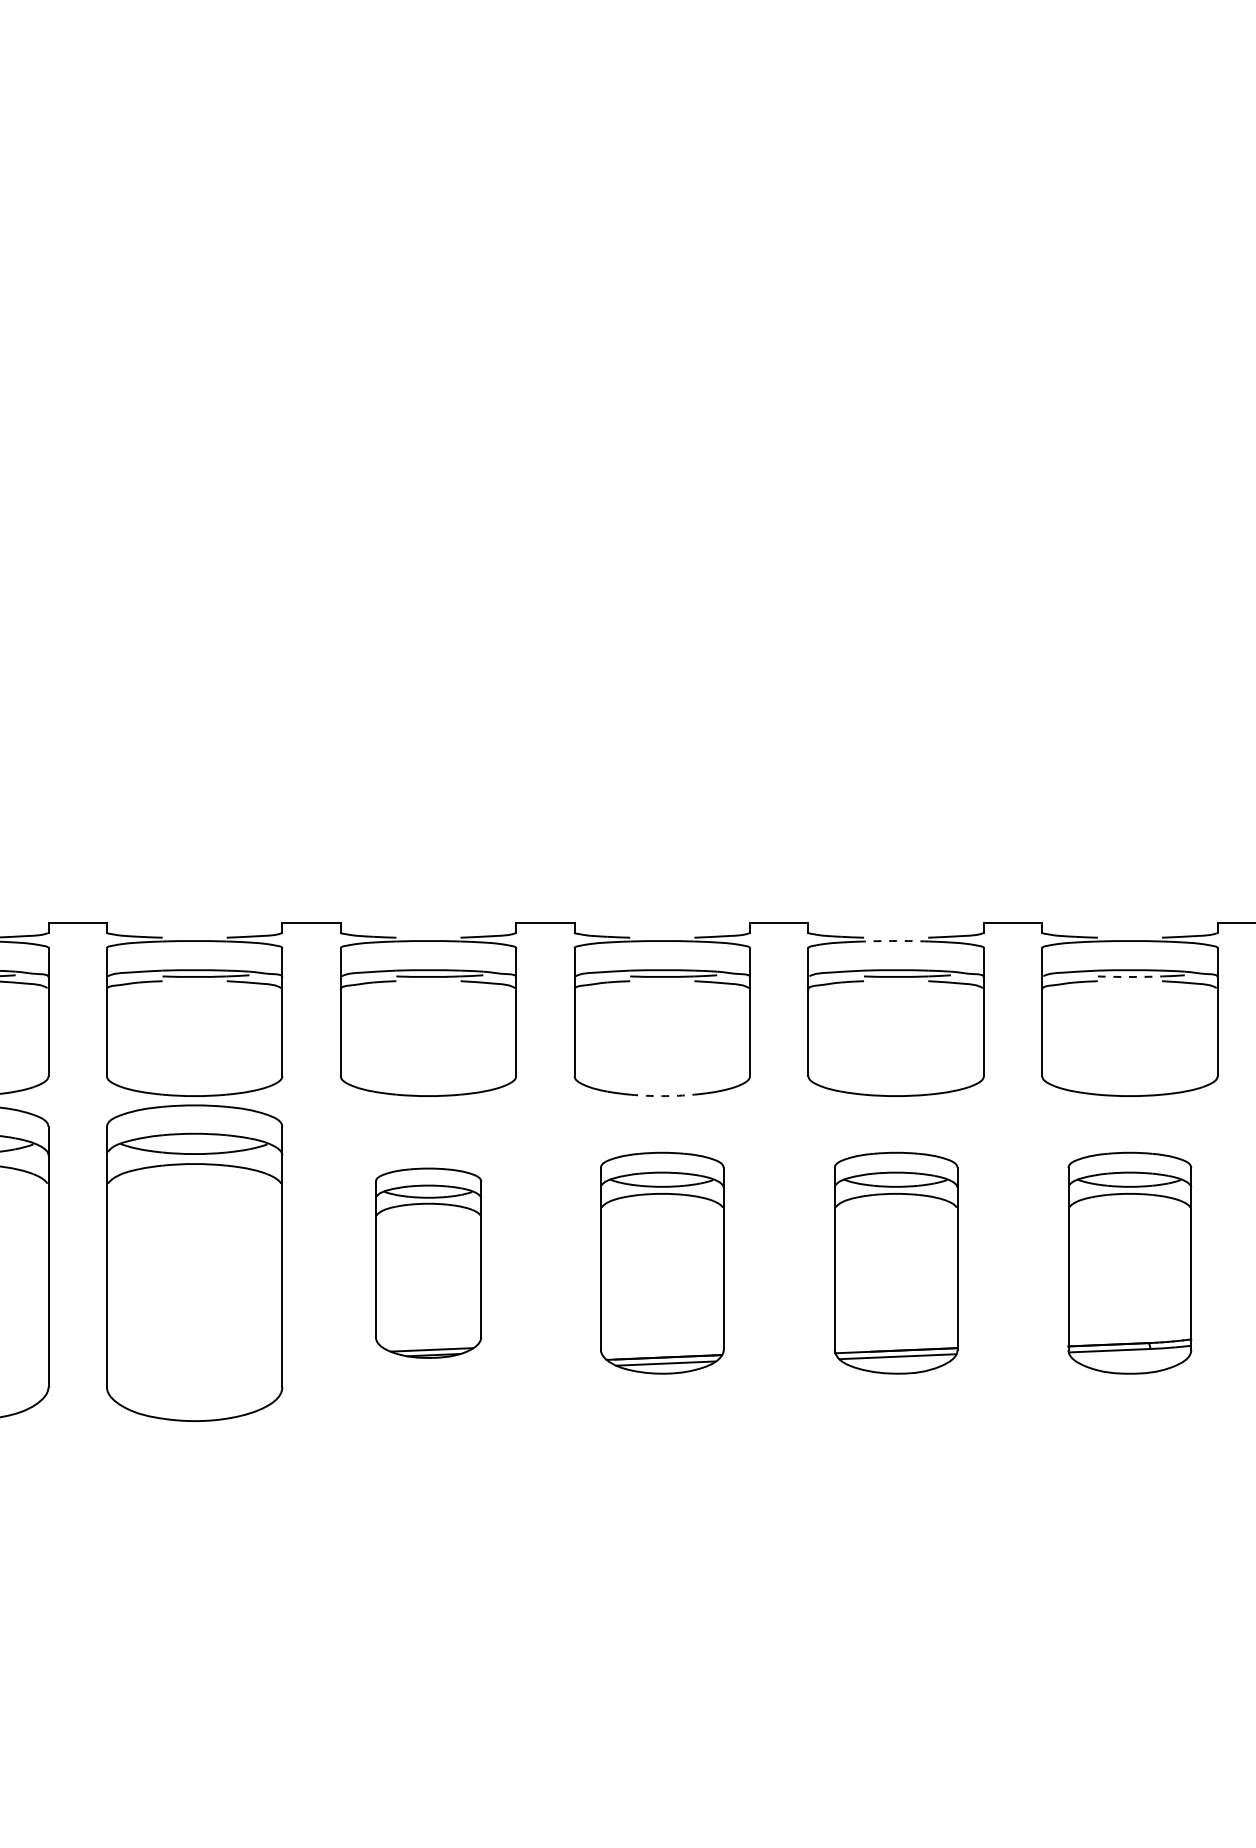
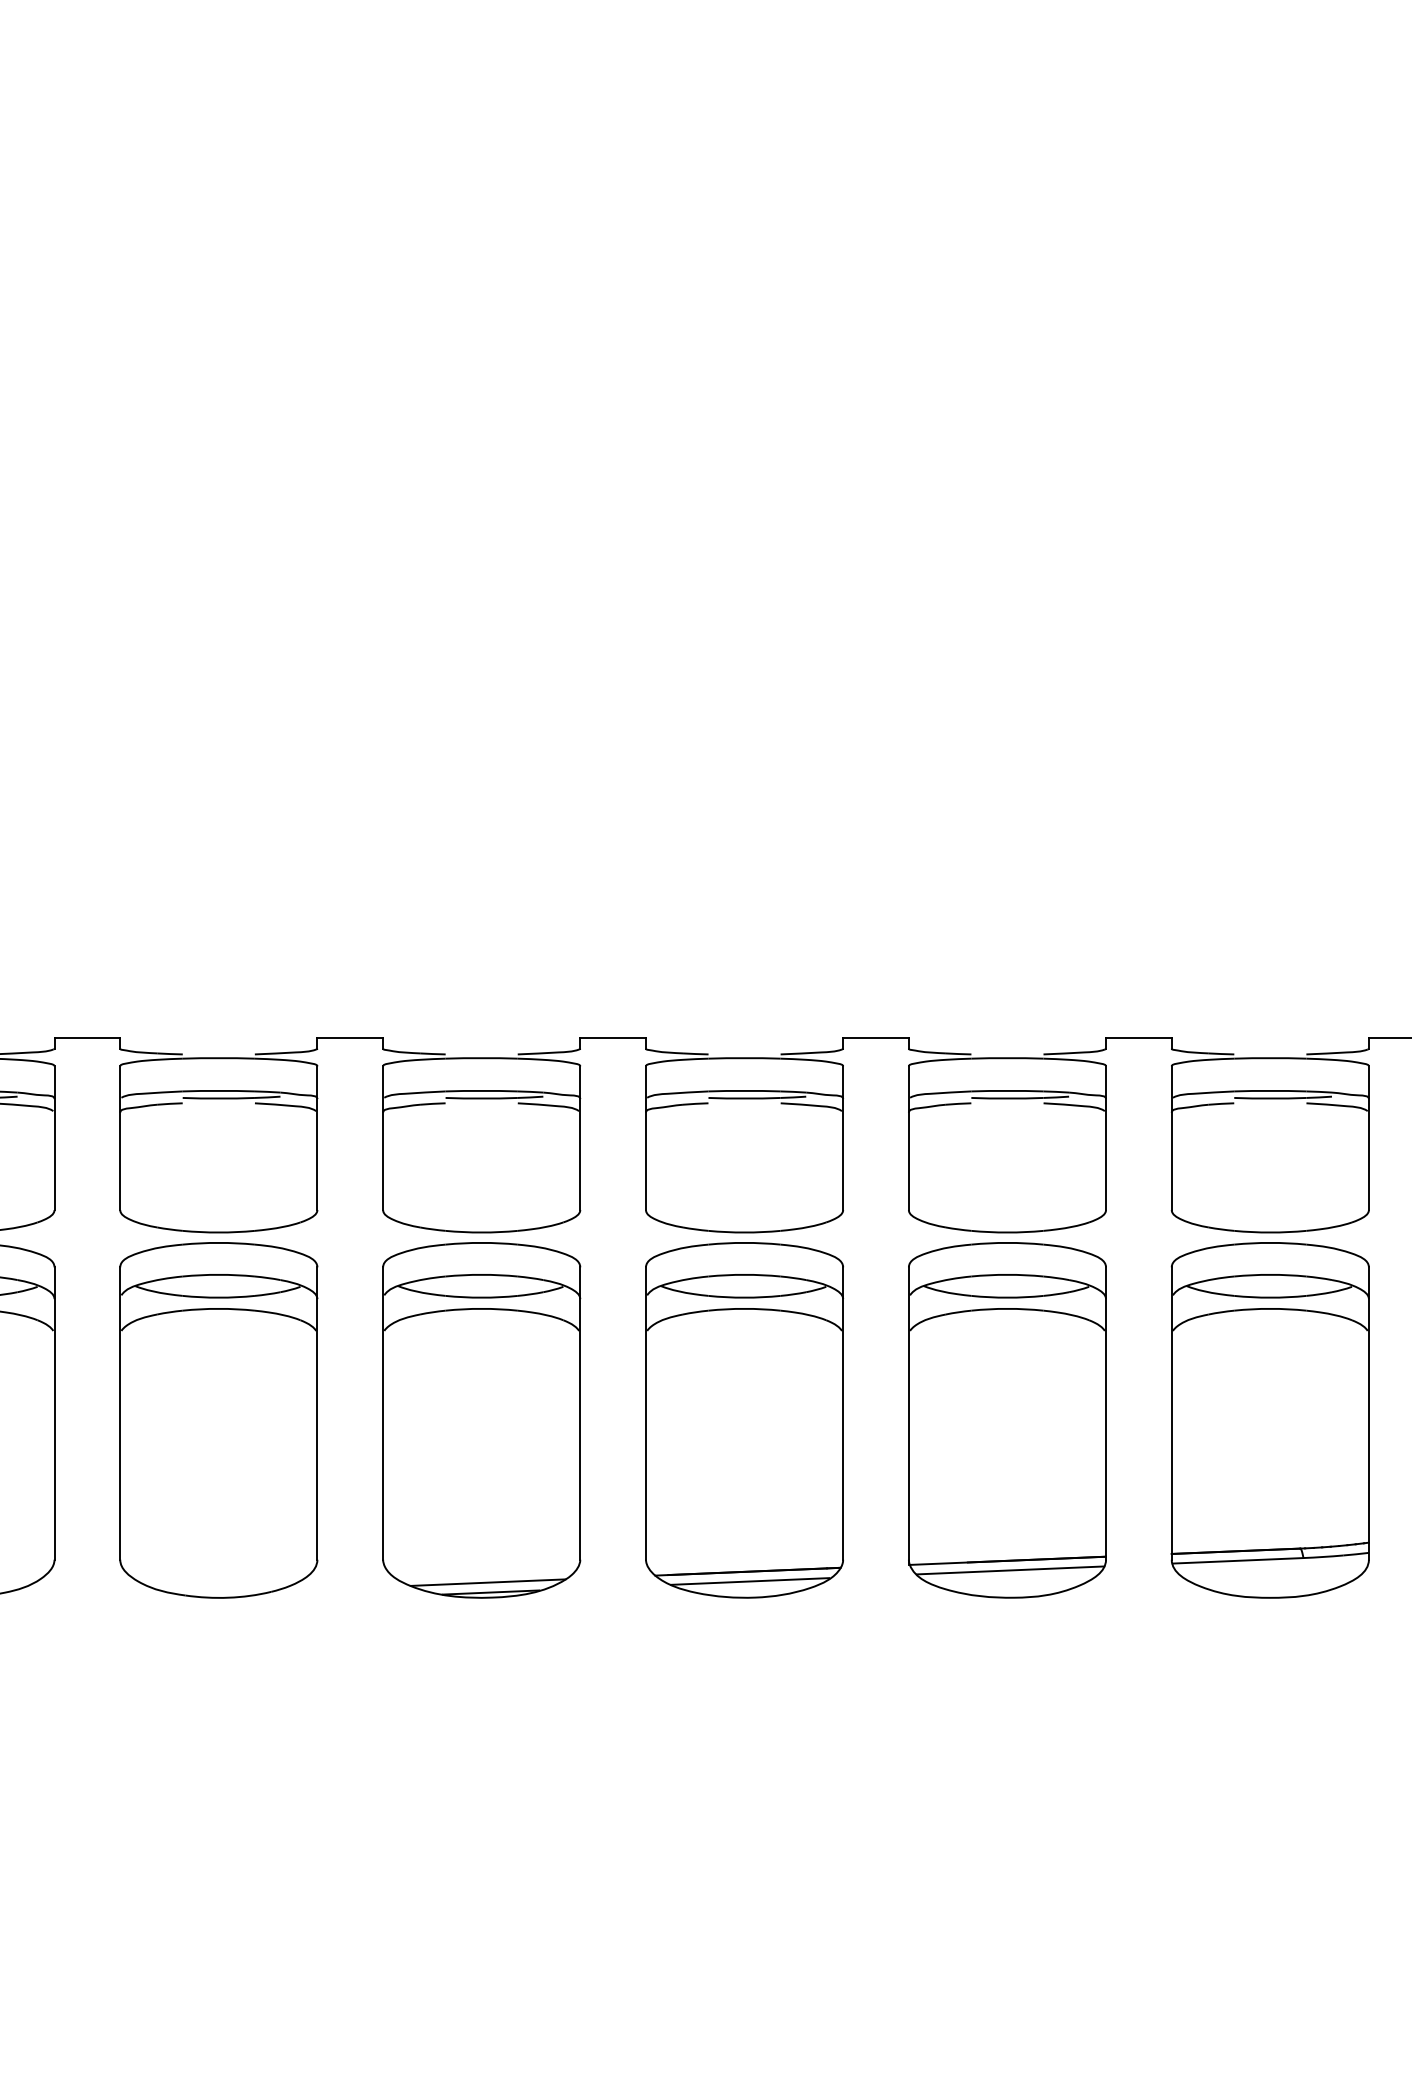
arc: (896, 941) -> (1007, 1058), dashed -> solid
arc: (1130, 976) -> (1270, 1098), dashed -> solid
arc: (662, 1096) -> (744, 1232), dashed -> solid
part: (428, 1263) -> (481, 1420), size x1.67
part: (662, 1263) -> (744, 1420), size x1.43
part: (896, 1263) -> (1007, 1420), size x1.43
part: (1129, 1263) -> (1269, 1420), size x1.43

